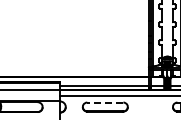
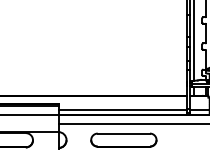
line: (104, 102) -> (122, 133), dashed -> solid

